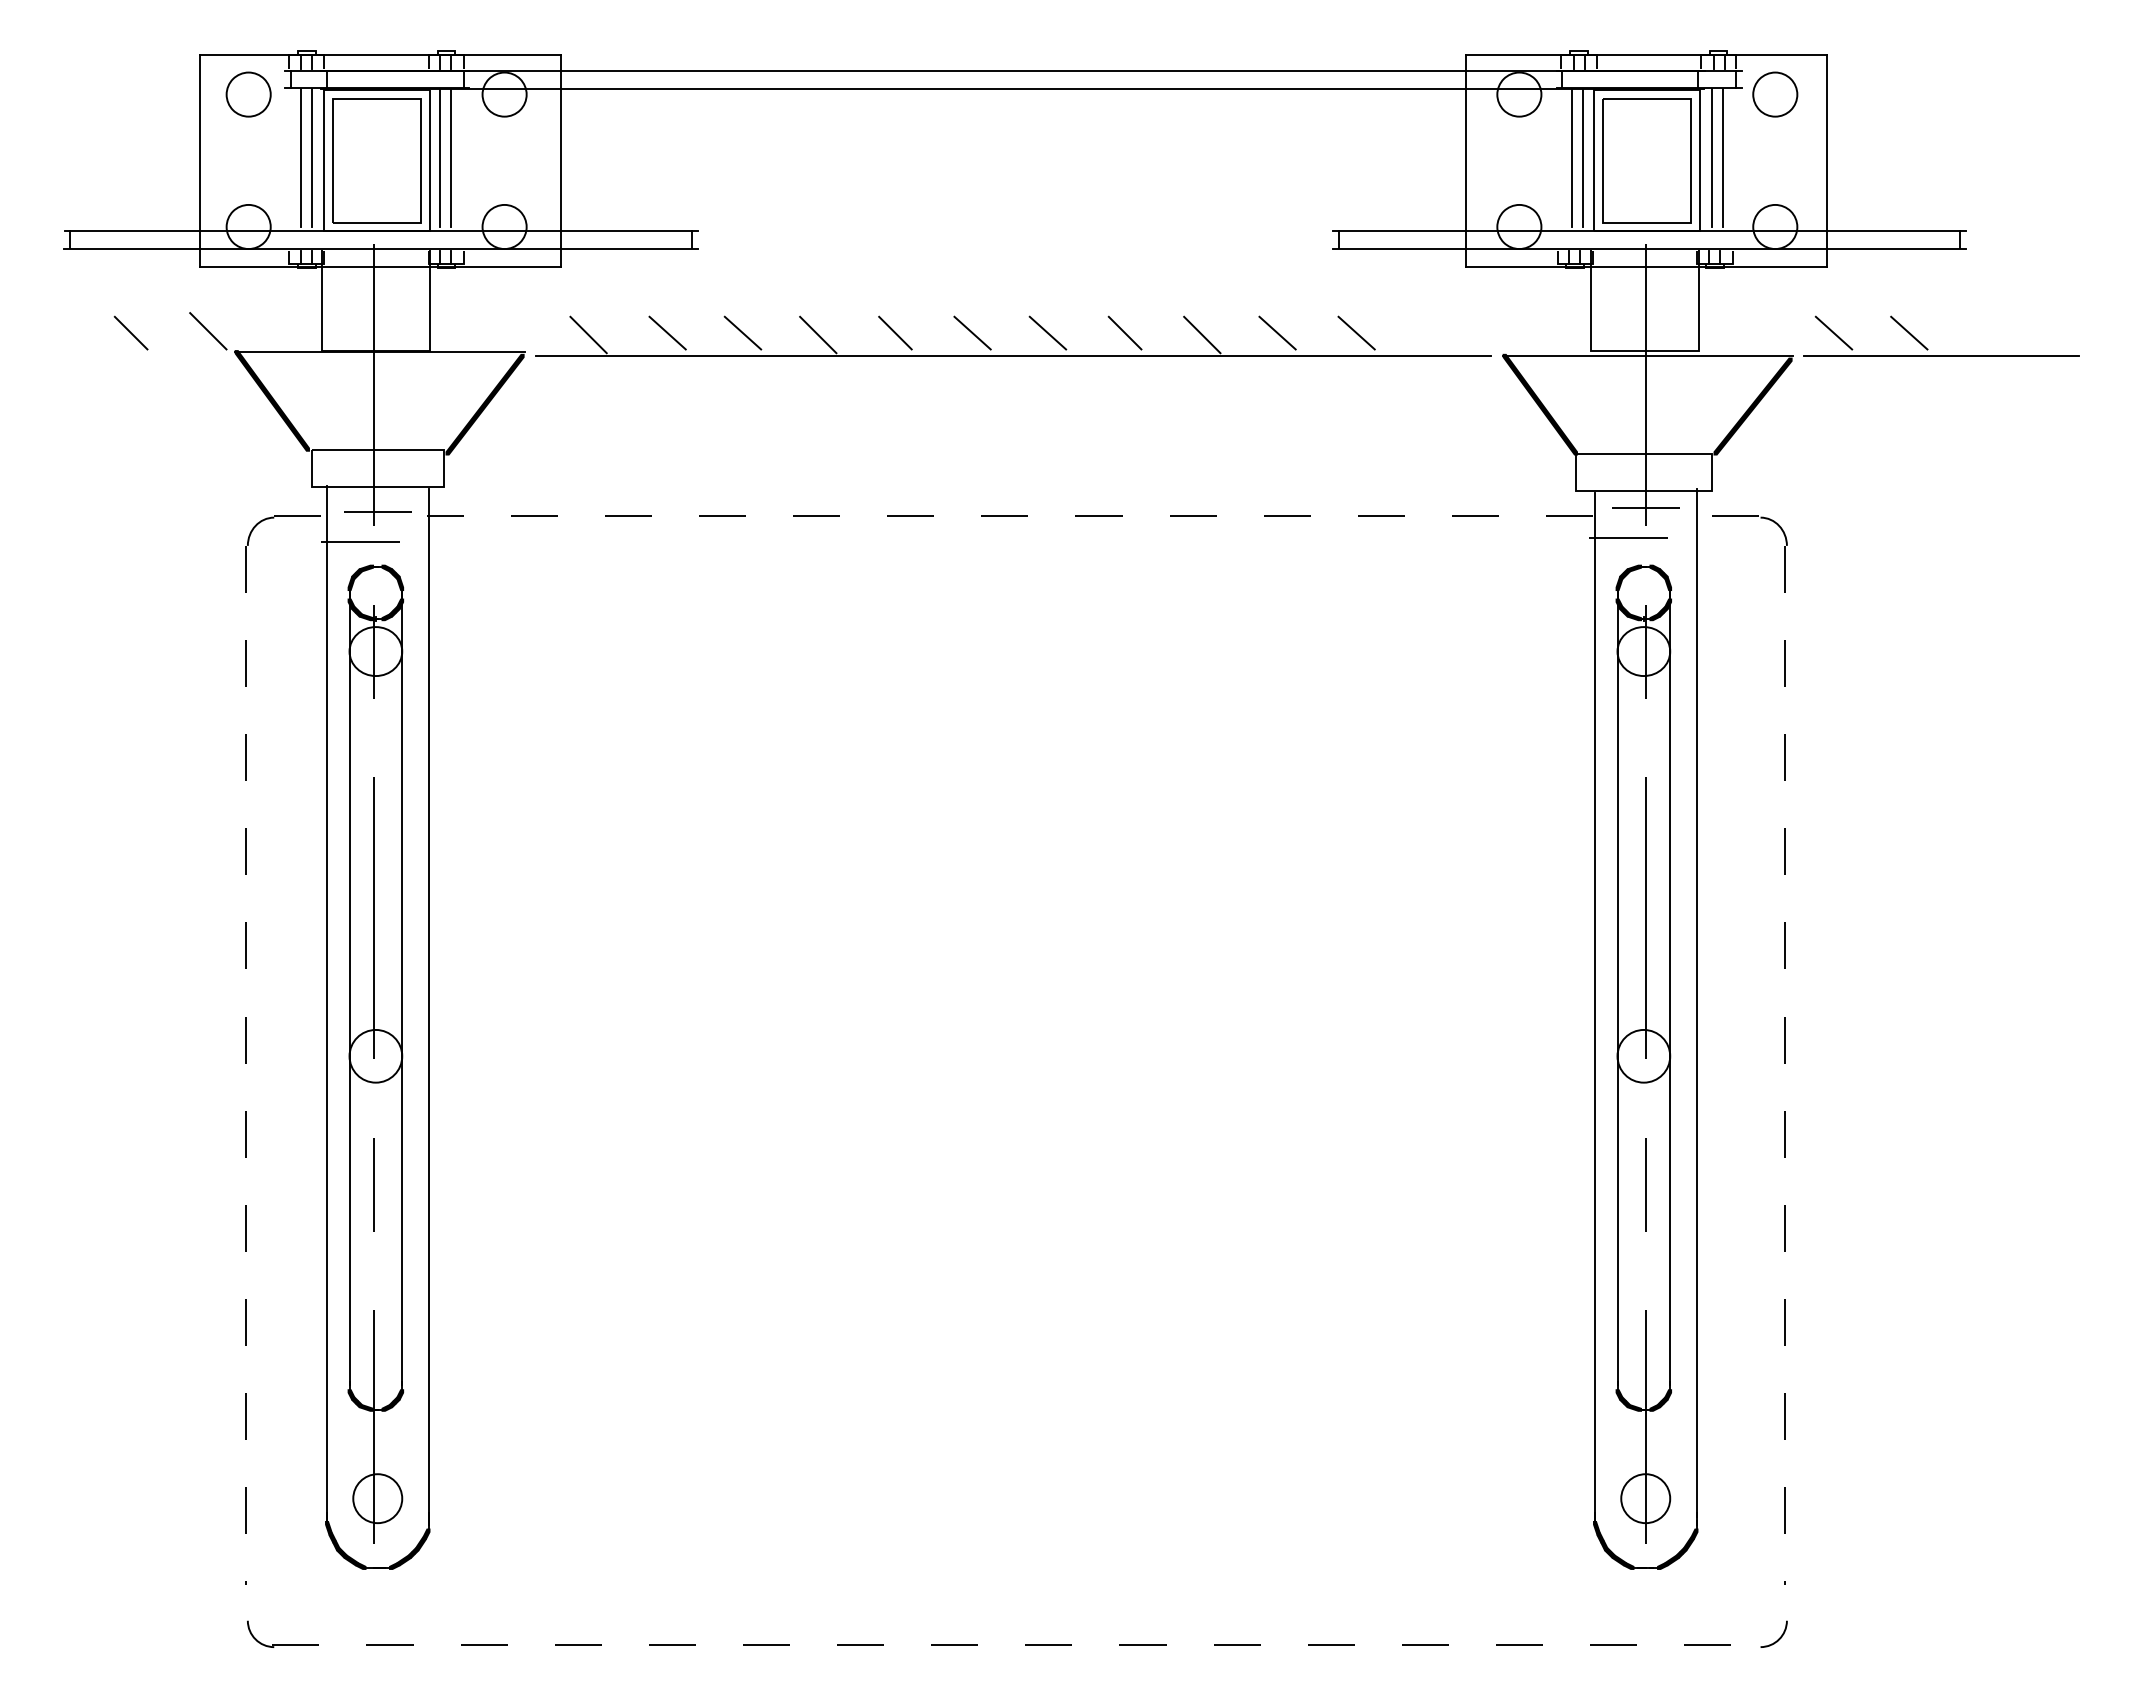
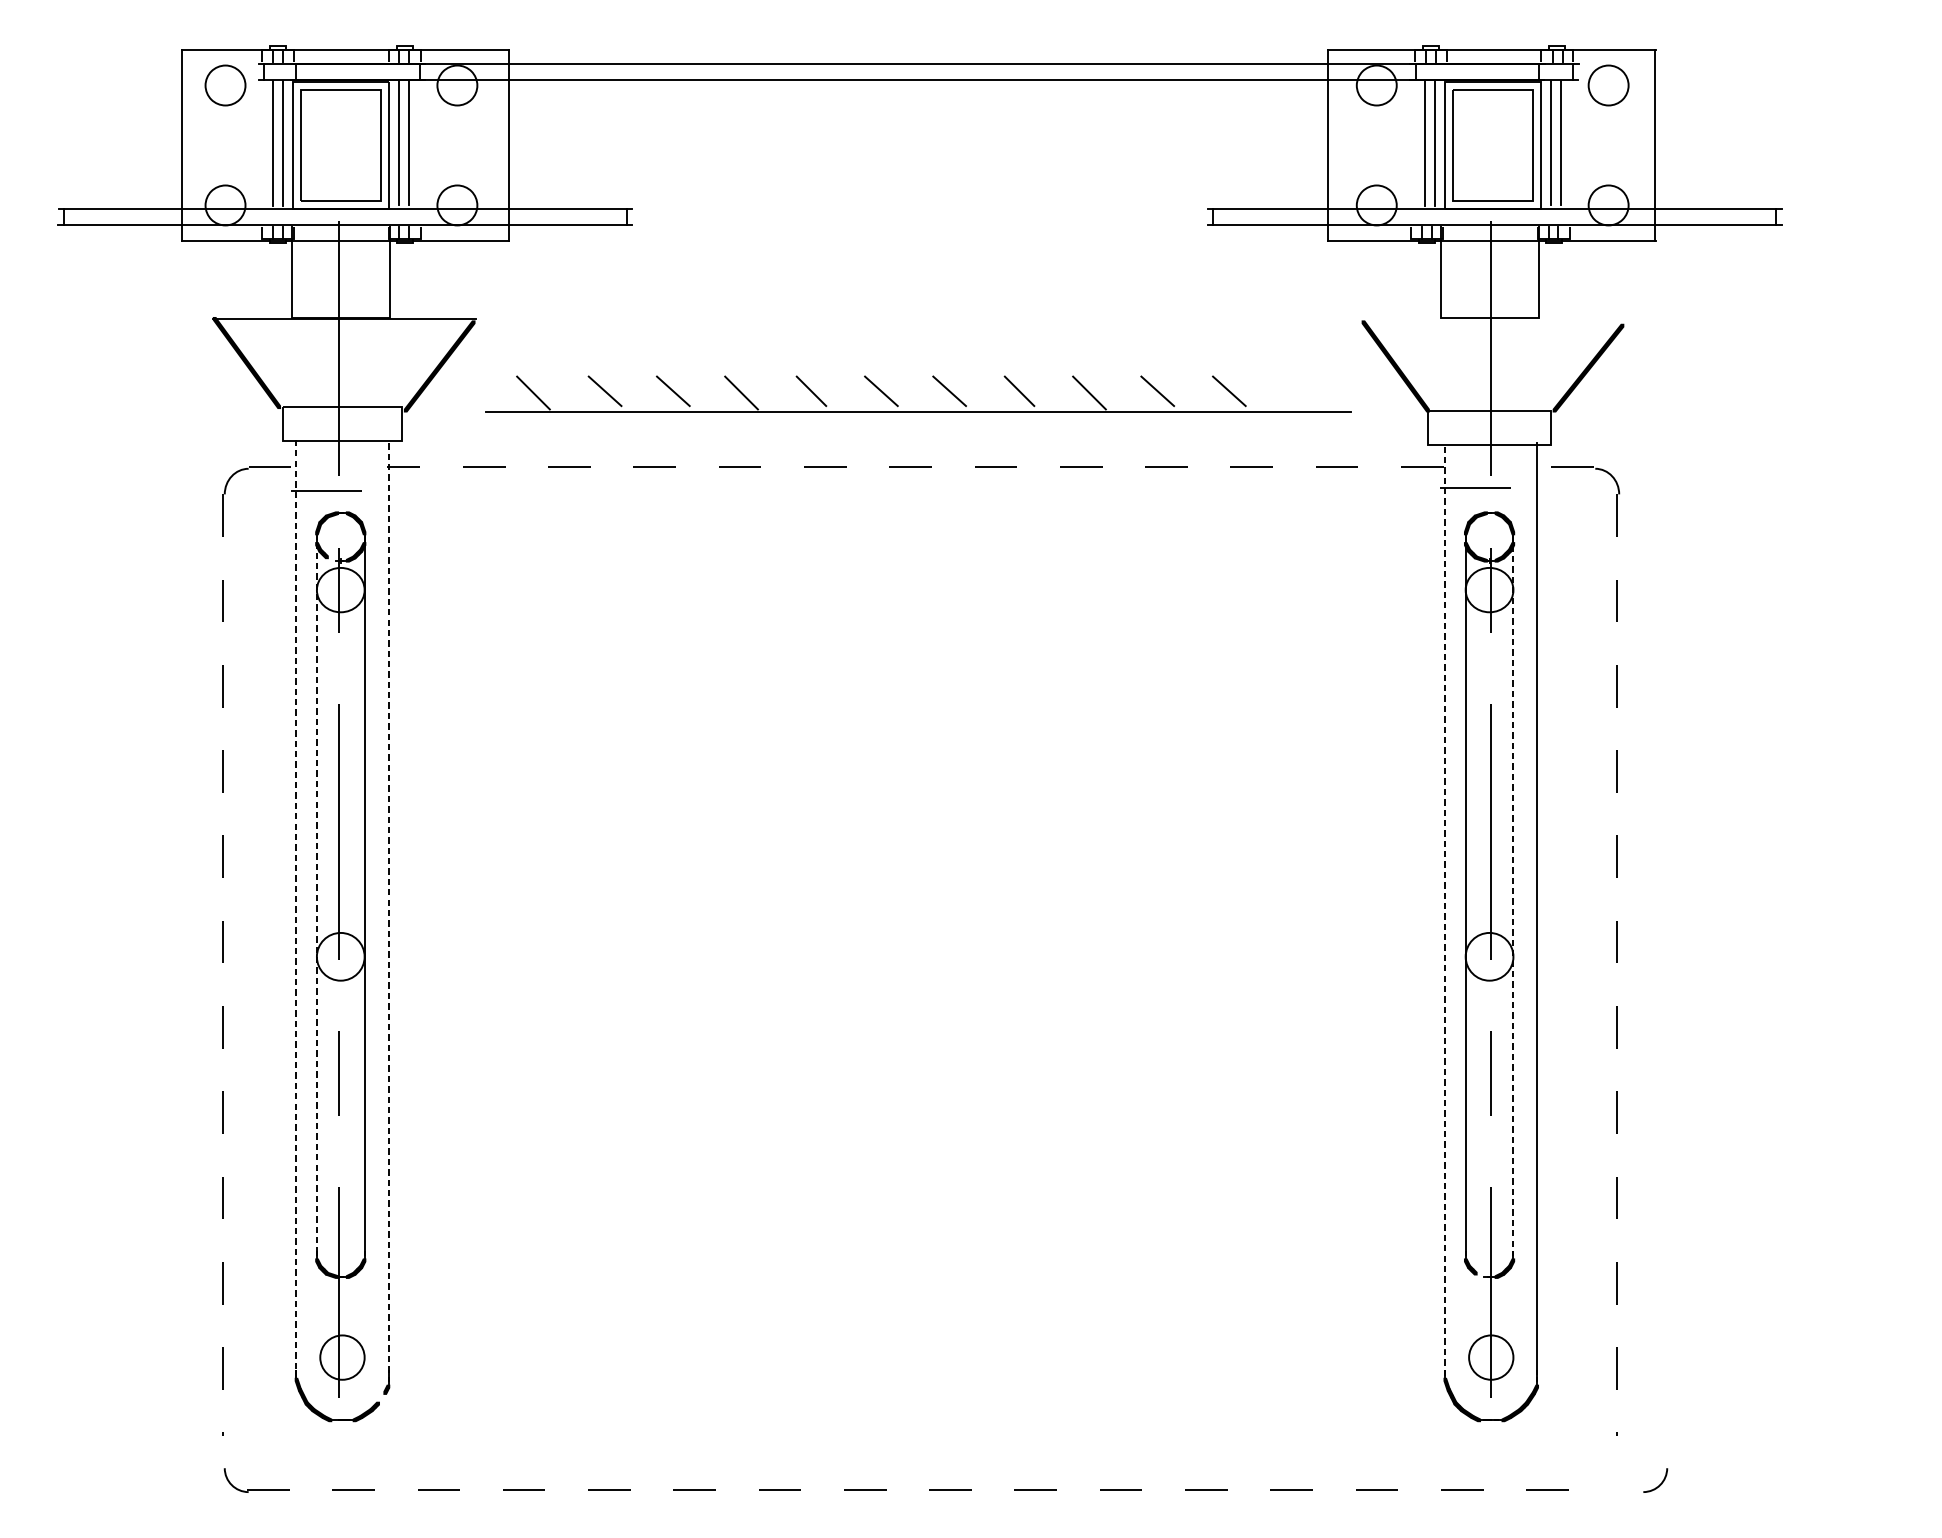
line: (208, 331) -> (189, 300), removed
line: (130, 332) -> (118, 301), removed
line: (1833, 333) -> (1661, 301), removed
line: (1909, 333) -> (1730, 301), removed
part: (1013, 355) -> (918, 411), moved
line: (1647, 355) -> (1492, 321), removed
line: (1940, 355) -> (1758, 321), removed
line: (1645, 508) -> (1491, 460), removed
line: (377, 511) -> (342, 463), removed
fill: (366, 617) -> (332, 559), removed
line: (349, 984) -> (316, 891), solid -> dashed
line: (1670, 988) -> (1513, 895), solid -> dashed
line: (326, 1003) -> (296, 908), solid -> dashed
line: (428, 1005) -> (388, 910), solid -> dashed
line: (1594, 1007) -> (1444, 912), solid -> dashed
fill: (1633, 1407) -> (1480, 1275), removed
fill: (420, 1543) -> (381, 1398), removed
curve: (1778, 1638) -> (1659, 1484), moved

